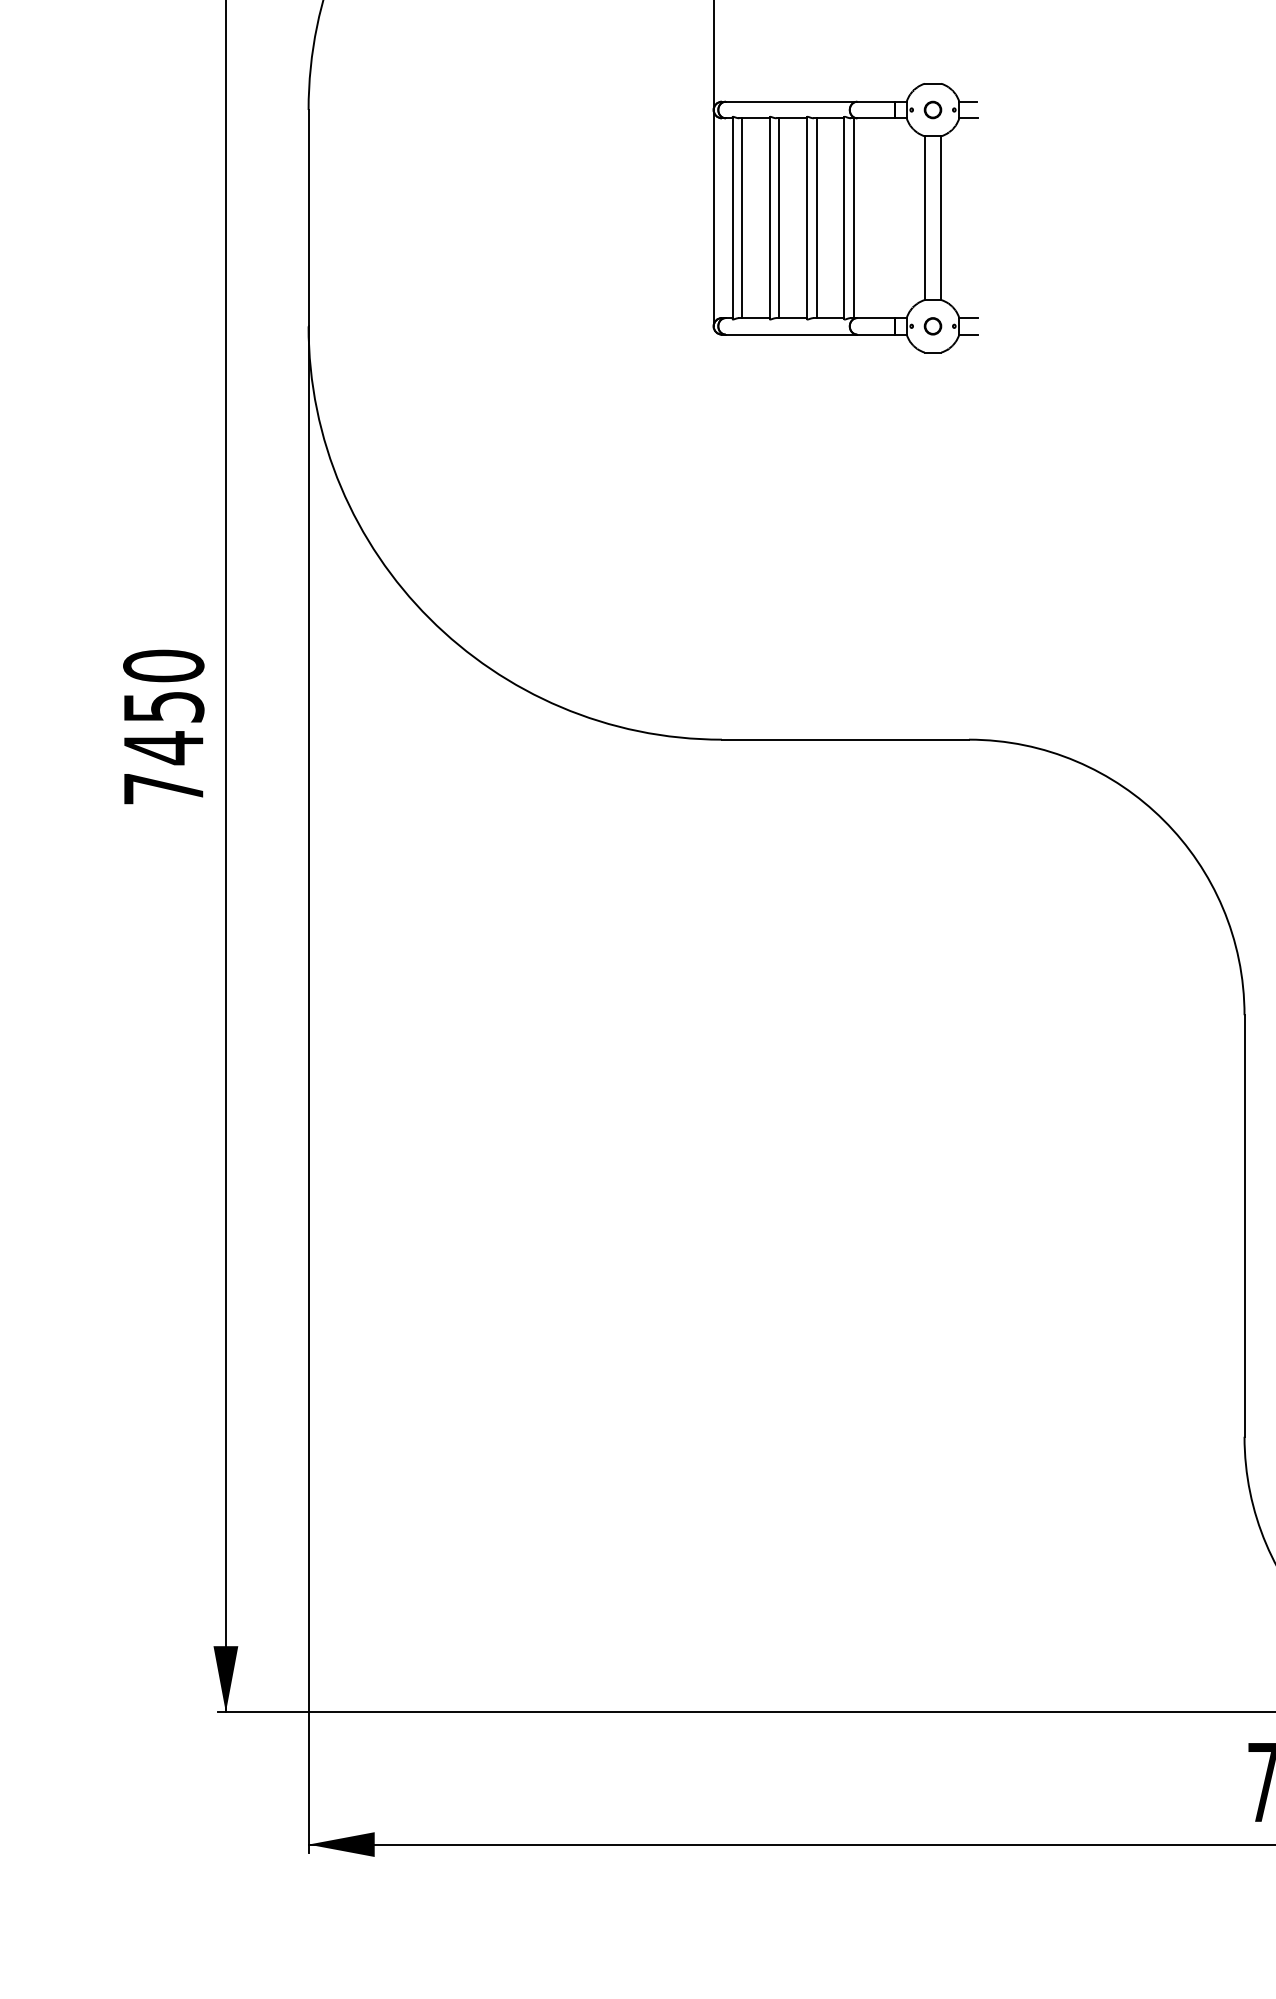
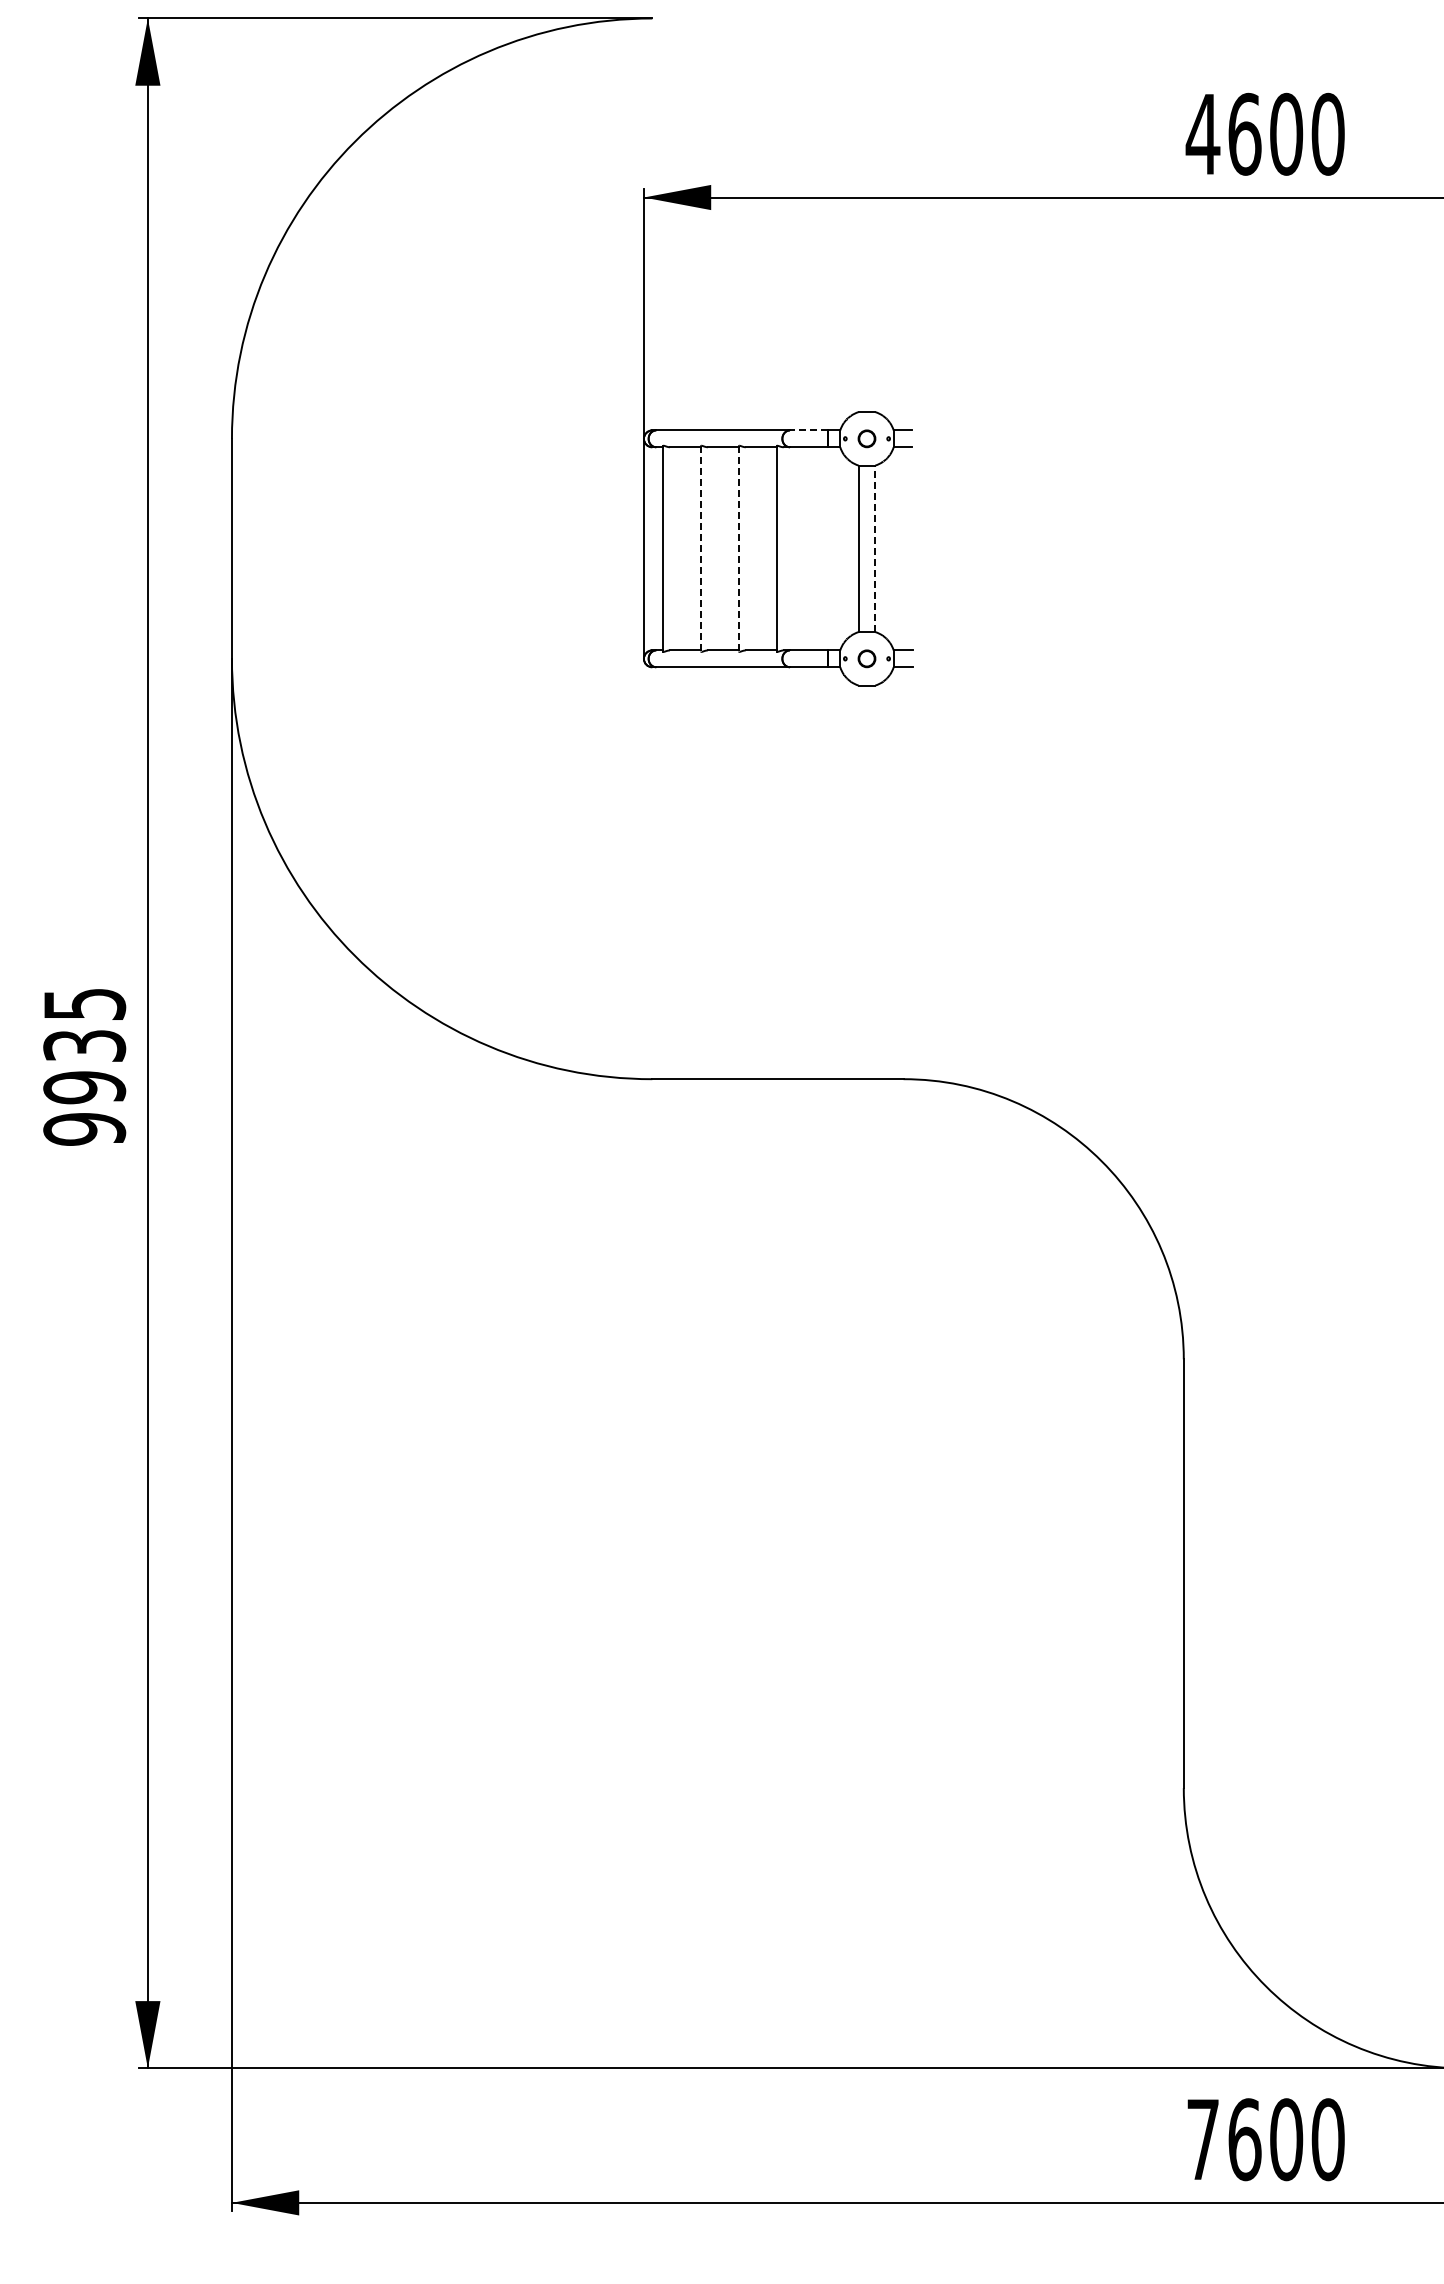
line: (875, 101) -> (808, 430), solid -> dashed
line: (741, 217) -> (672, 548), removed
line: (770, 217) -> (701, 548), solid -> dashed
line: (779, 217) -> (710, 548), removed
line: (807, 217) -> (739, 548), solid -> dashed
line: (816, 217) -> (748, 548), removed
line: (853, 217) -> (786, 548), removed
line: (941, 217) -> (875, 548), solid -> dashed
text: (163, 727) -> (84, 1066), 7450 -> 9935

